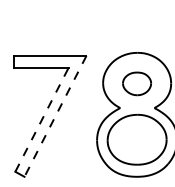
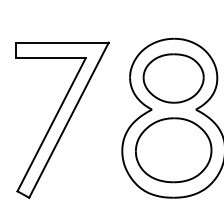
part: (136, 83) -> (172, 78), size x1.67
line: (55, 116) -> (68, 120), dashed -> solid
line: (42, 119) -> (52, 124), dashed -> solid

